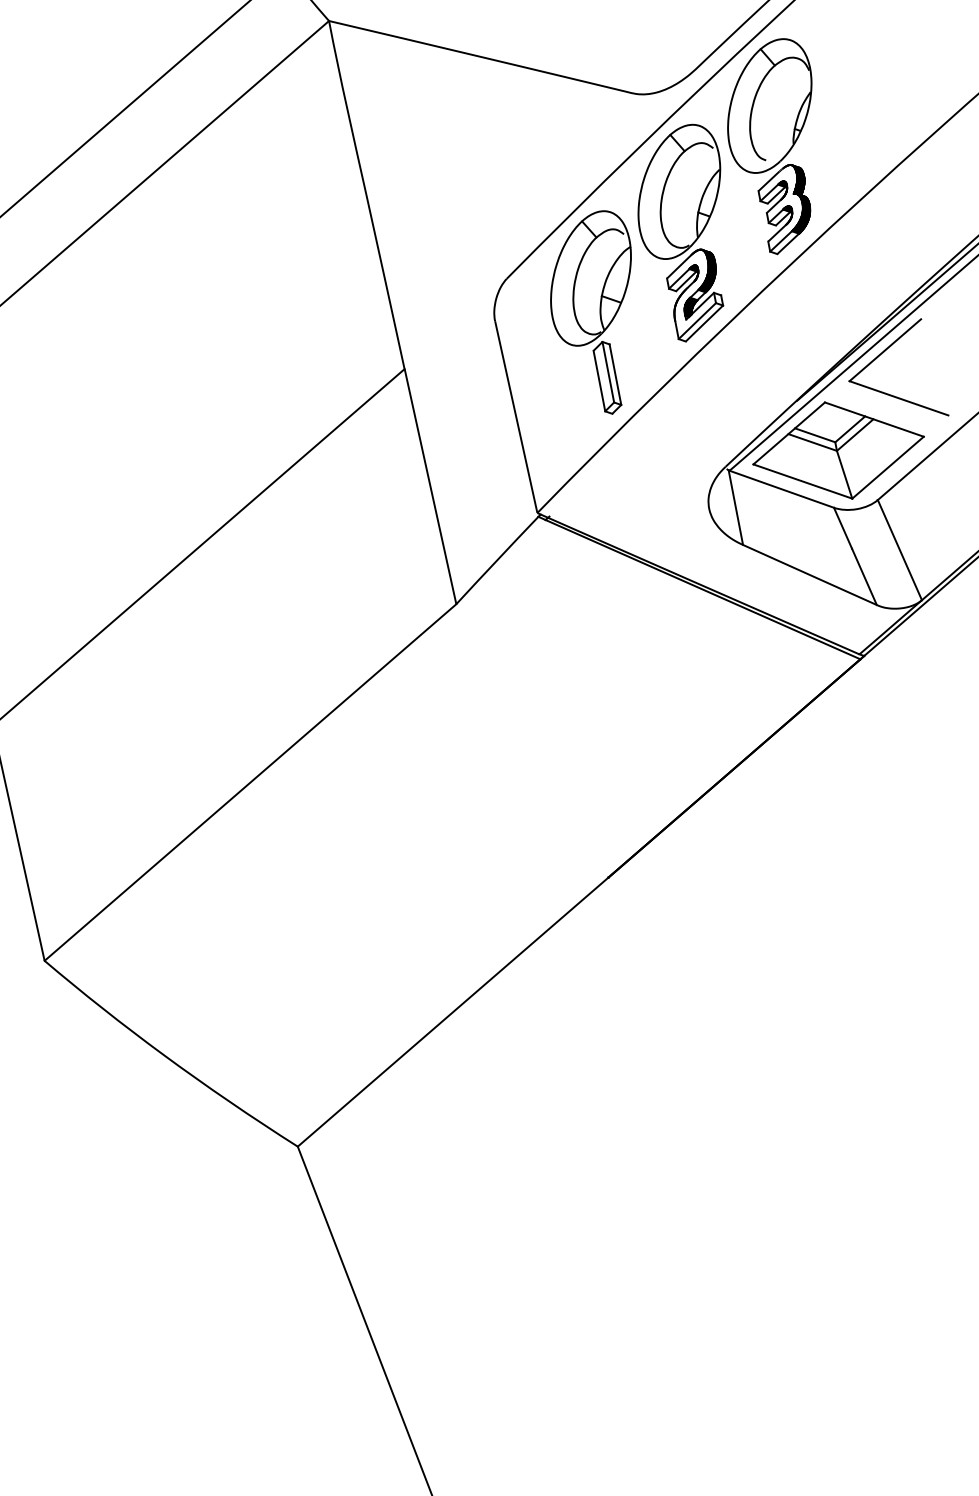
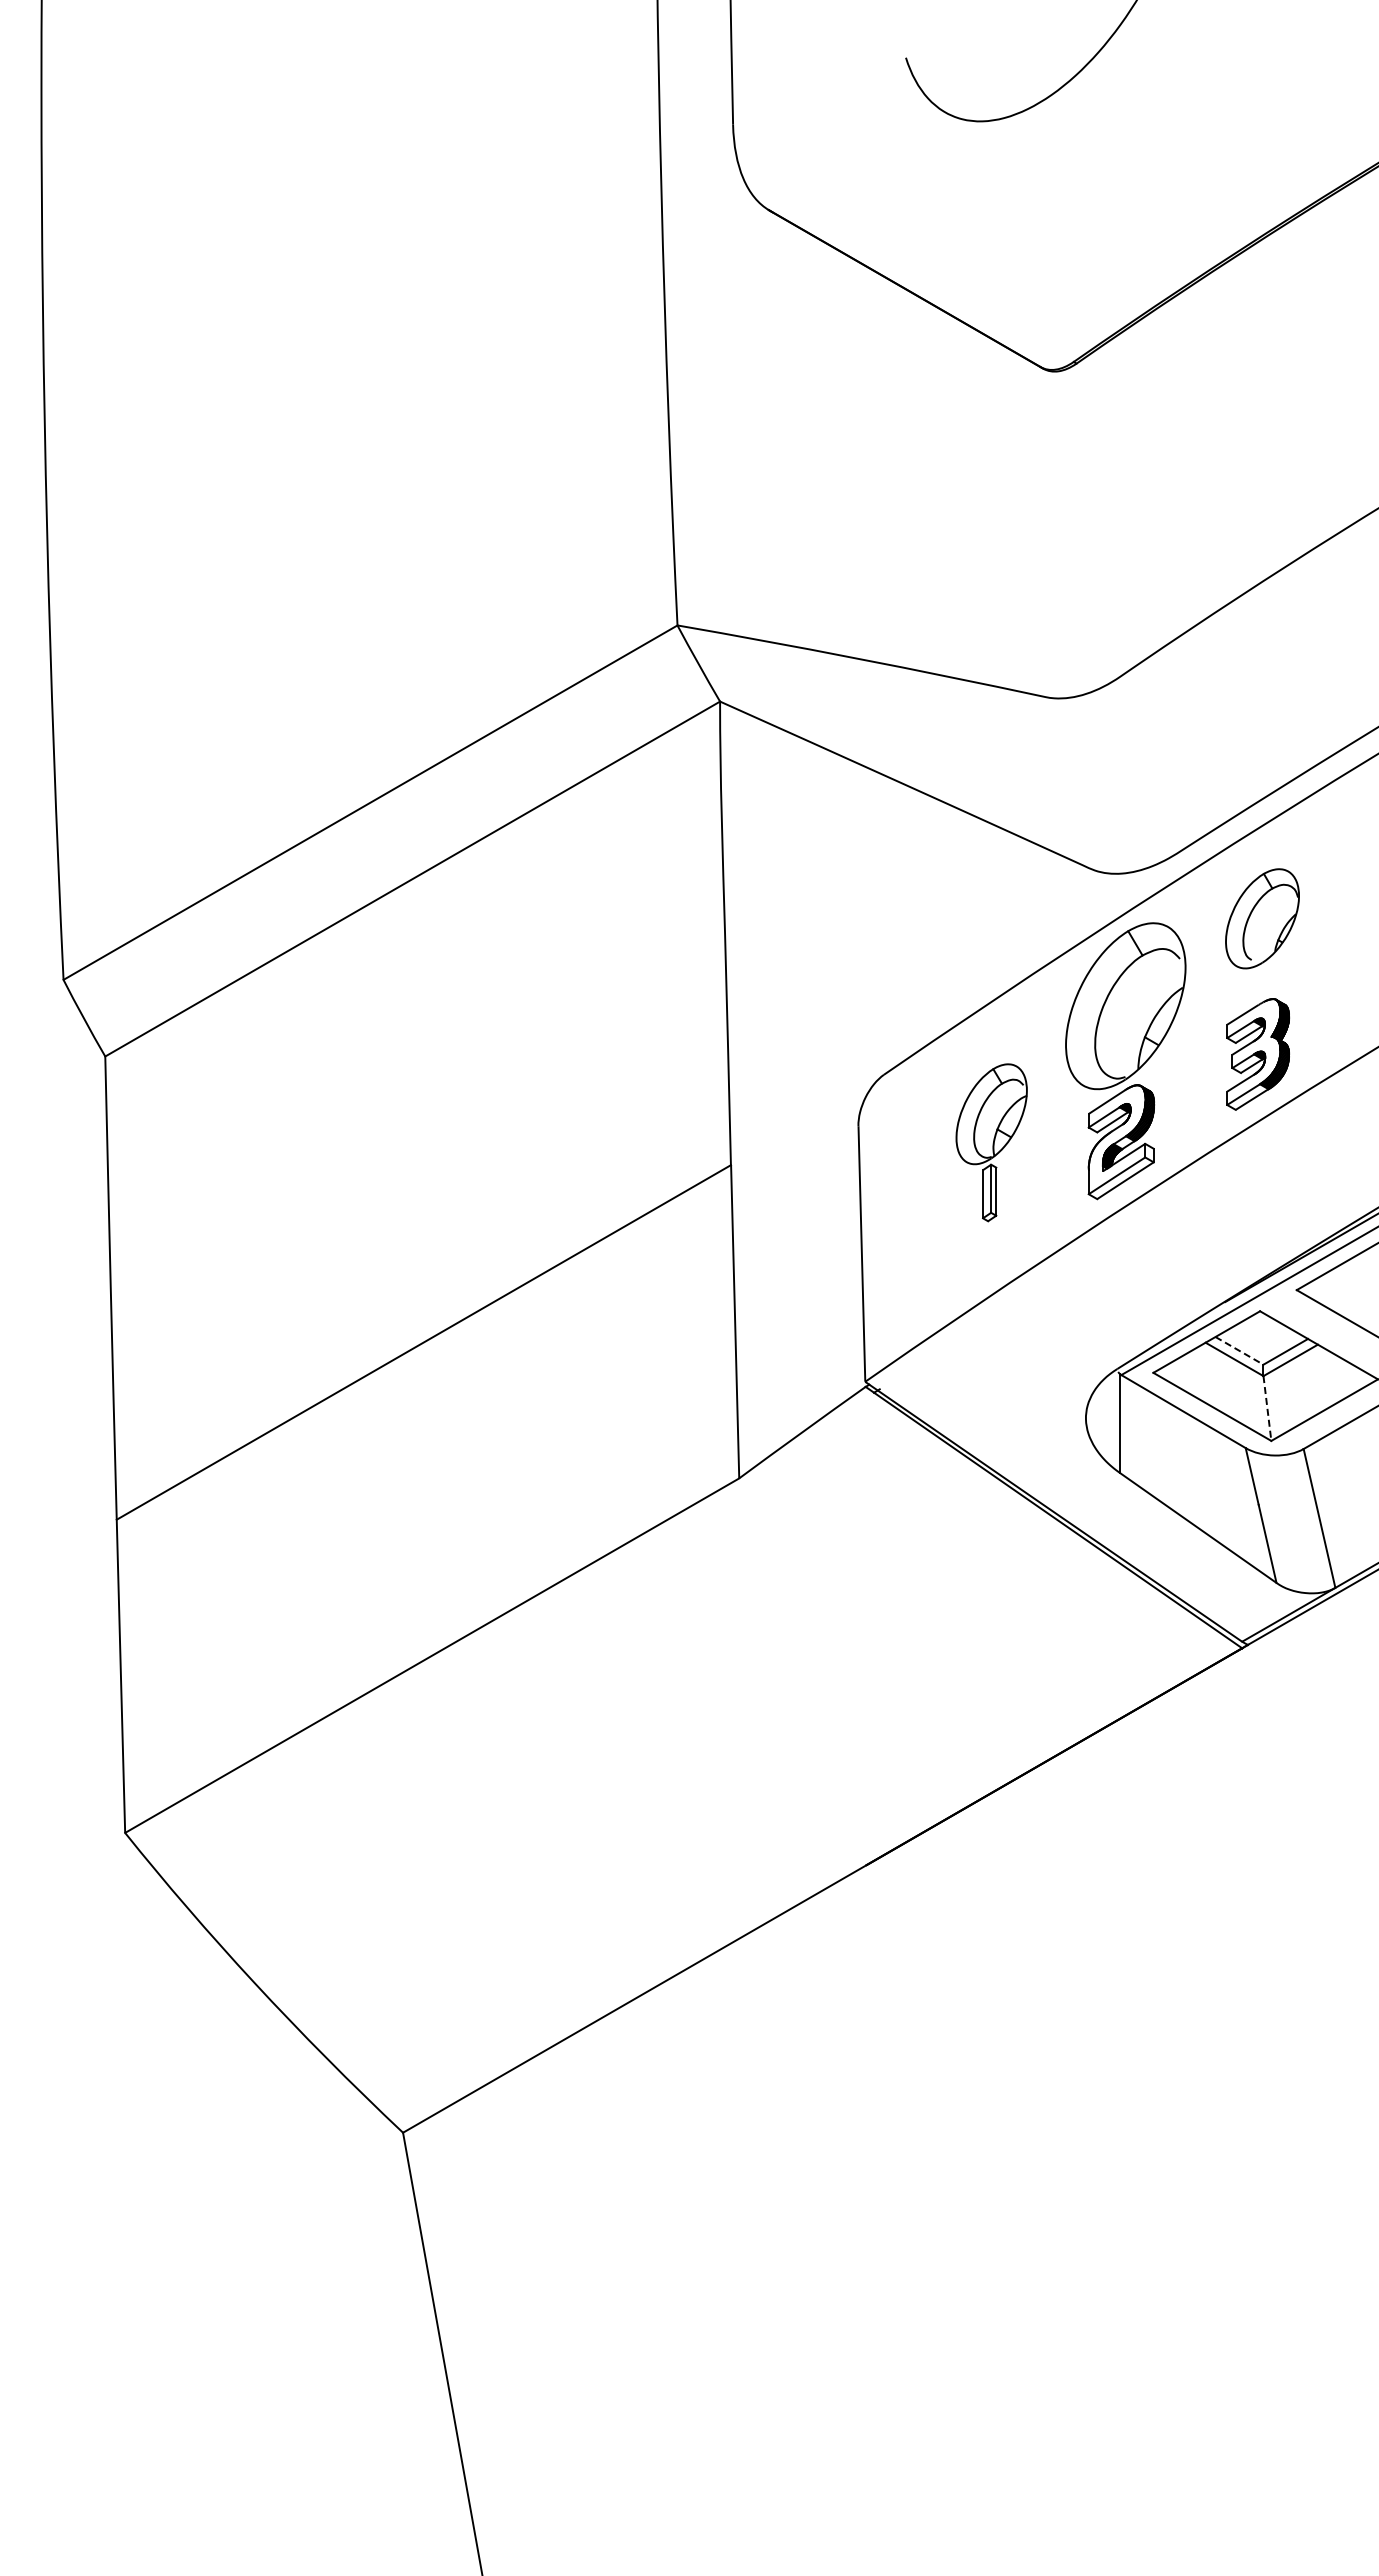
part: (769, 105) -> (1262, 918), size x0.6
part: (597, 314) -> (991, 1142), size x0.6
line: (815, 435) -> (1239, 1350), solid -> dashed
line: (844, 474) -> (1267, 1408), solid -> dashed

